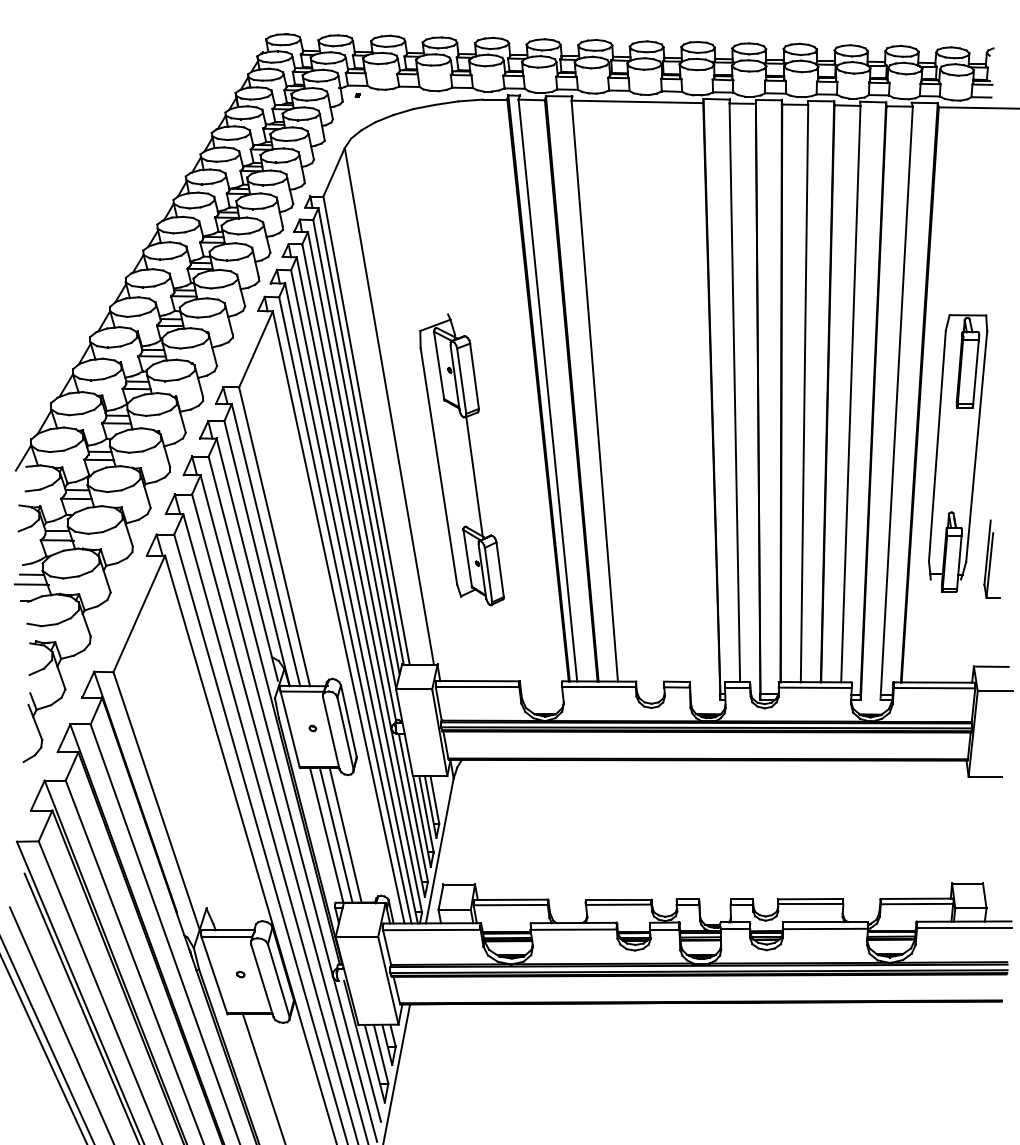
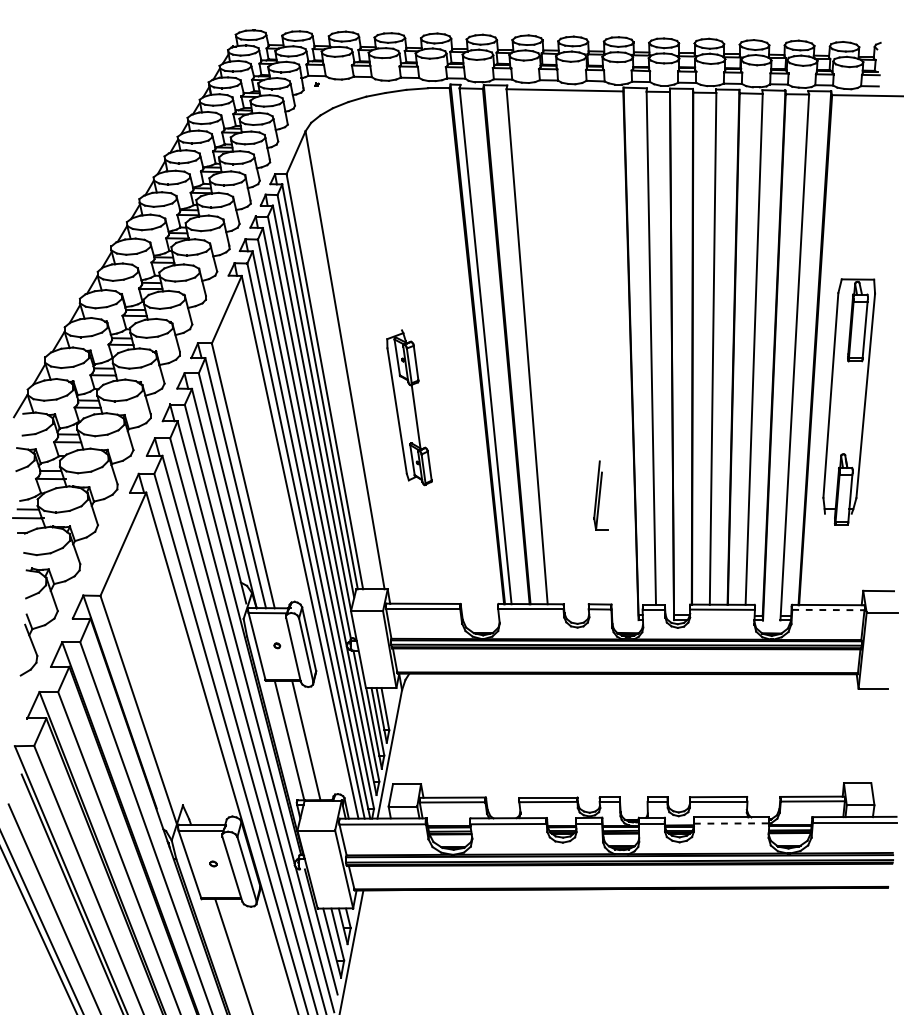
part: (461, 459) -> (409, 407), size x0.6
part: (991, 558) -> (600, 495), moved
line: (934, 688) -> (828, 610), solid -> dashed
line: (335, 835) -> (297, 740), removed
line: (825, 928) -> (731, 823), solid -> dashed

